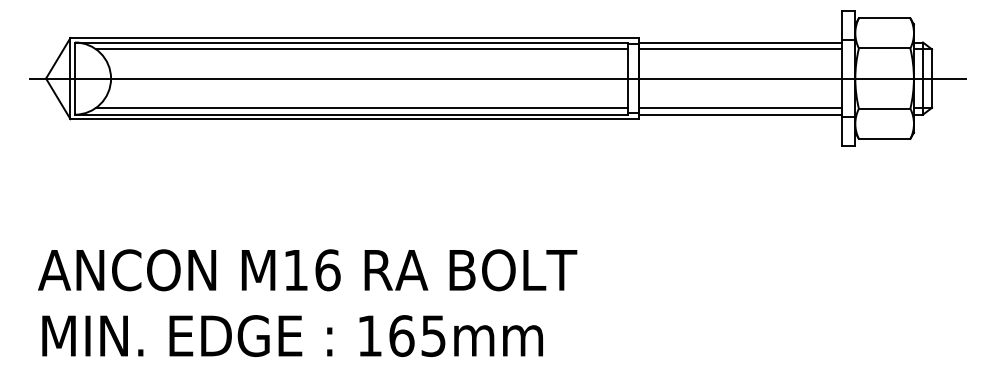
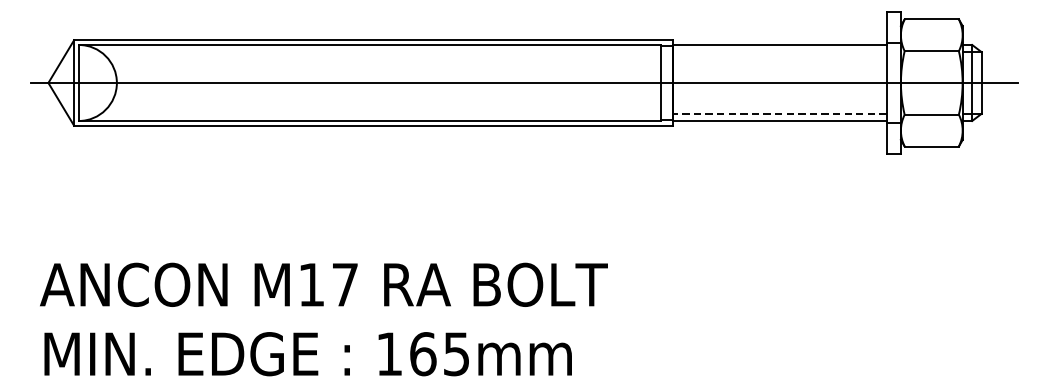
line: (361, 49) -> (380, 52), removed
line: (739, 49) -> (778, 52), removed
line: (361, 107) -> (380, 113), removed
line: (739, 107) -> (778, 113), solid -> dashed
text: (327, 270) -> (344, 285), M16 -> M17

